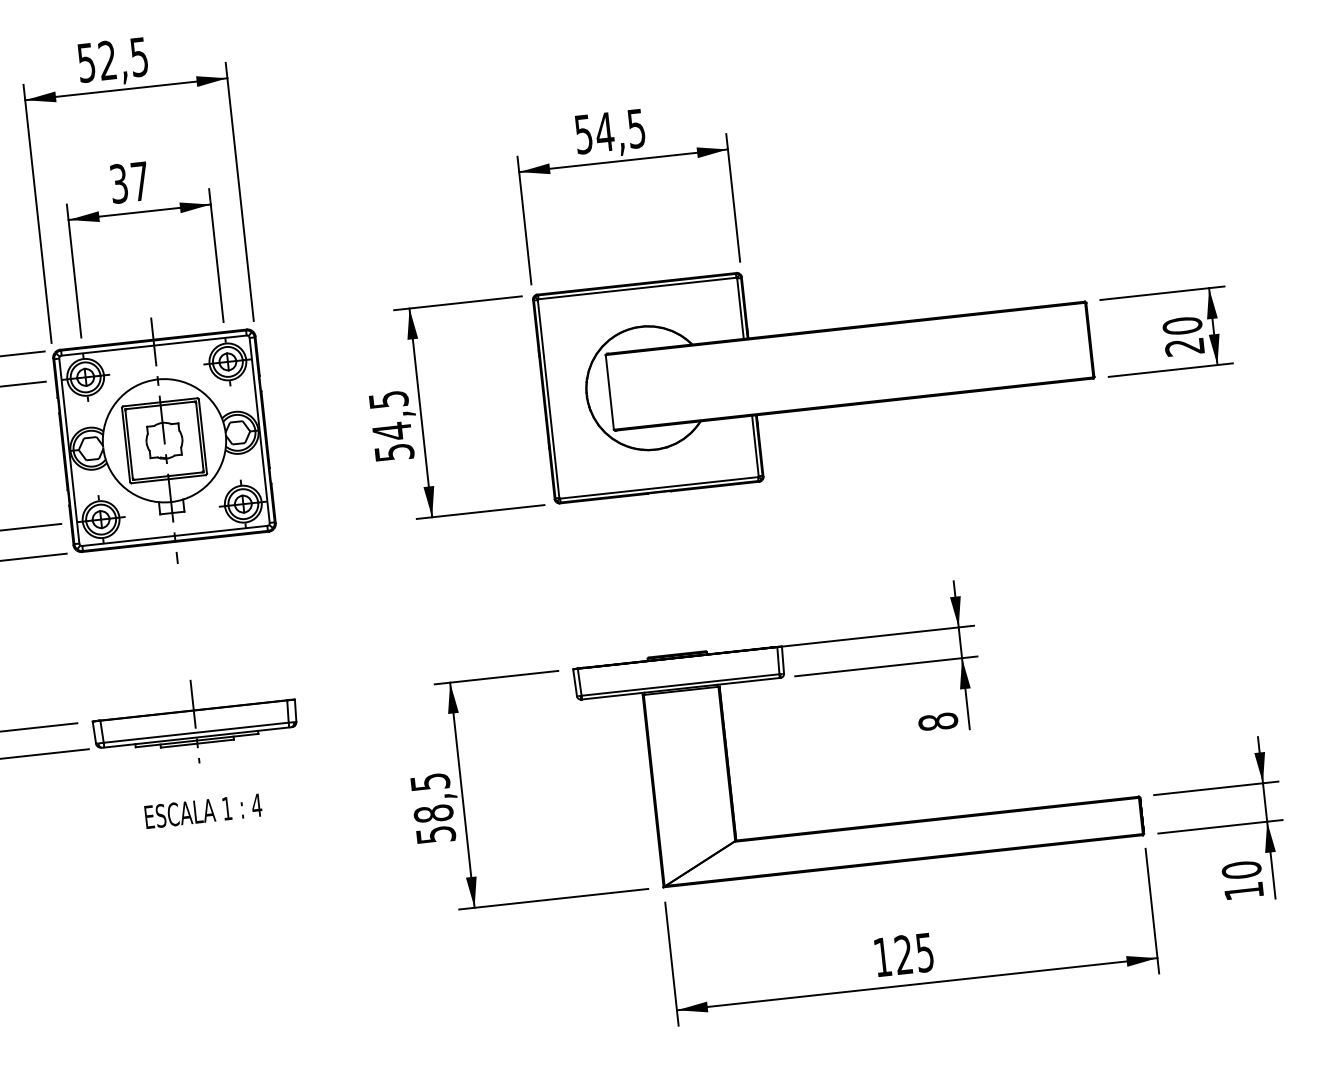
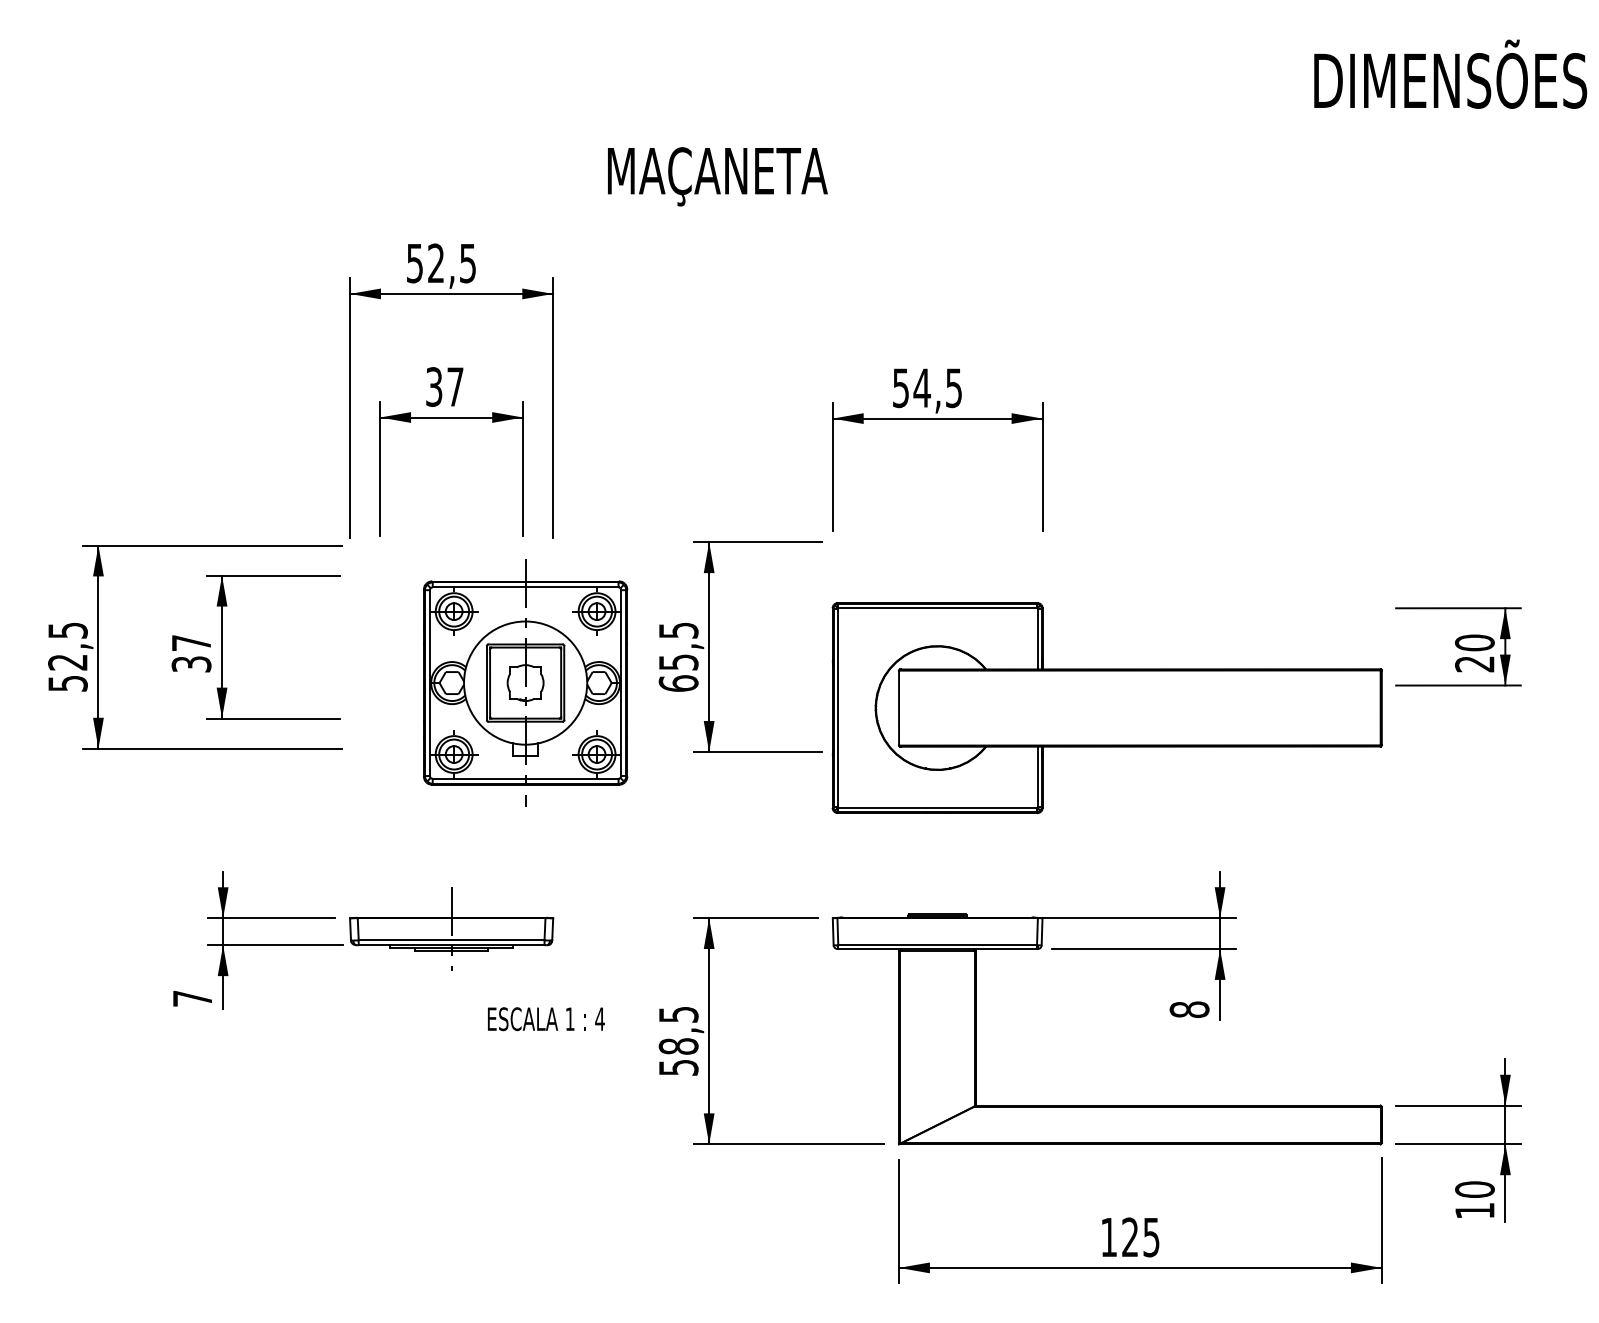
part: (816, 369) -> (1106, 707), moved
part: (164, 440) -> (525, 682), moved
text: (393, 441) -> (678, 672), 54,5 -> 65,5
text: (203, 811) -> (546, 1019), moved

